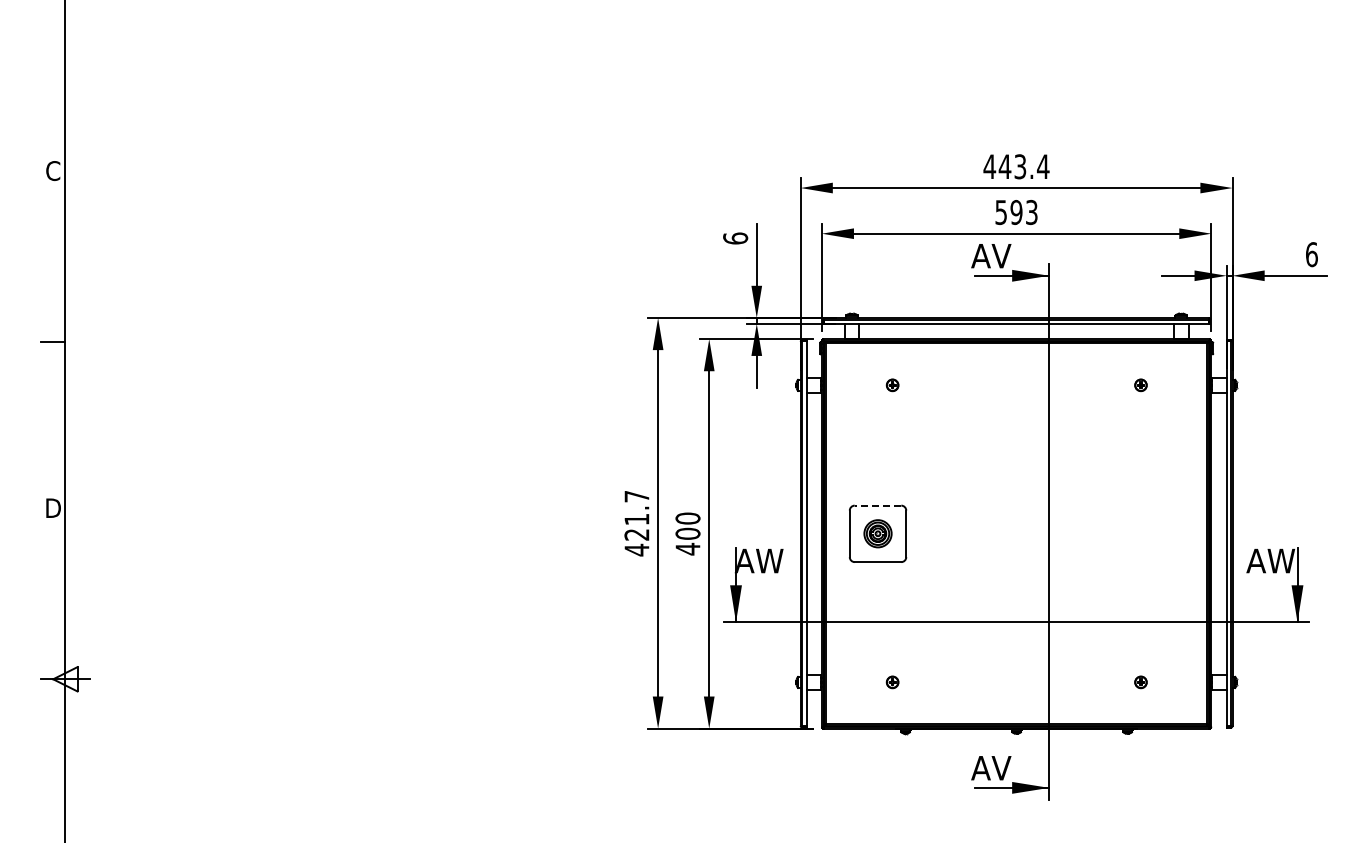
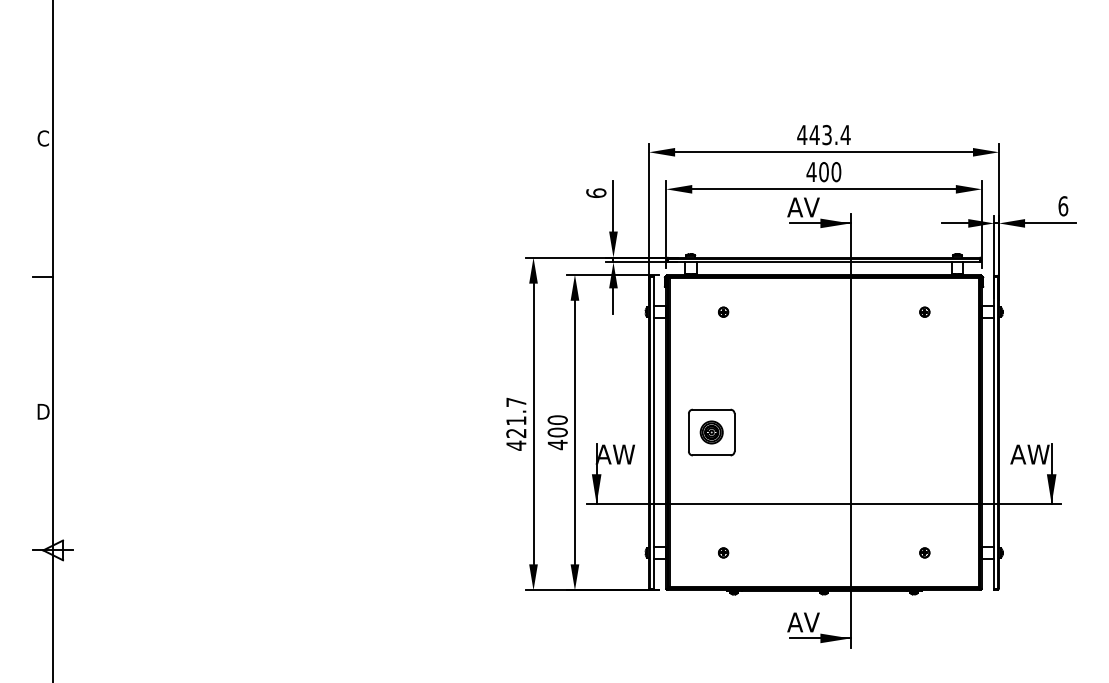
text: (1015, 212) -> (823, 172), 593 -> 400
line: (877, 505) -> (711, 409), dashed -> solid

